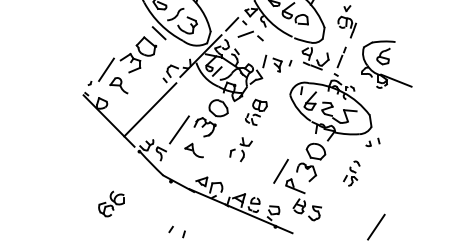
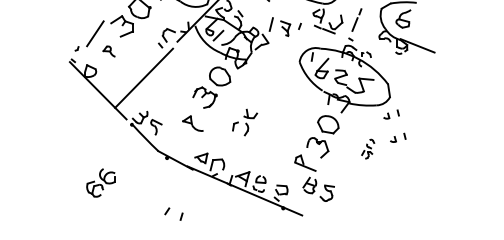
part: (118, 85) -> (108, 51), size x0.6
part: (256, 111) -> (262, 80), removed
line: (179, 129) -> (176, 100), removed
part: (378, 163) -> (397, 137), added
line: (280, 170) -> (288, 145), removed
part: (351, 173) -> (367, 149), size x0.7
line: (376, 226) -> (395, 207), removed

